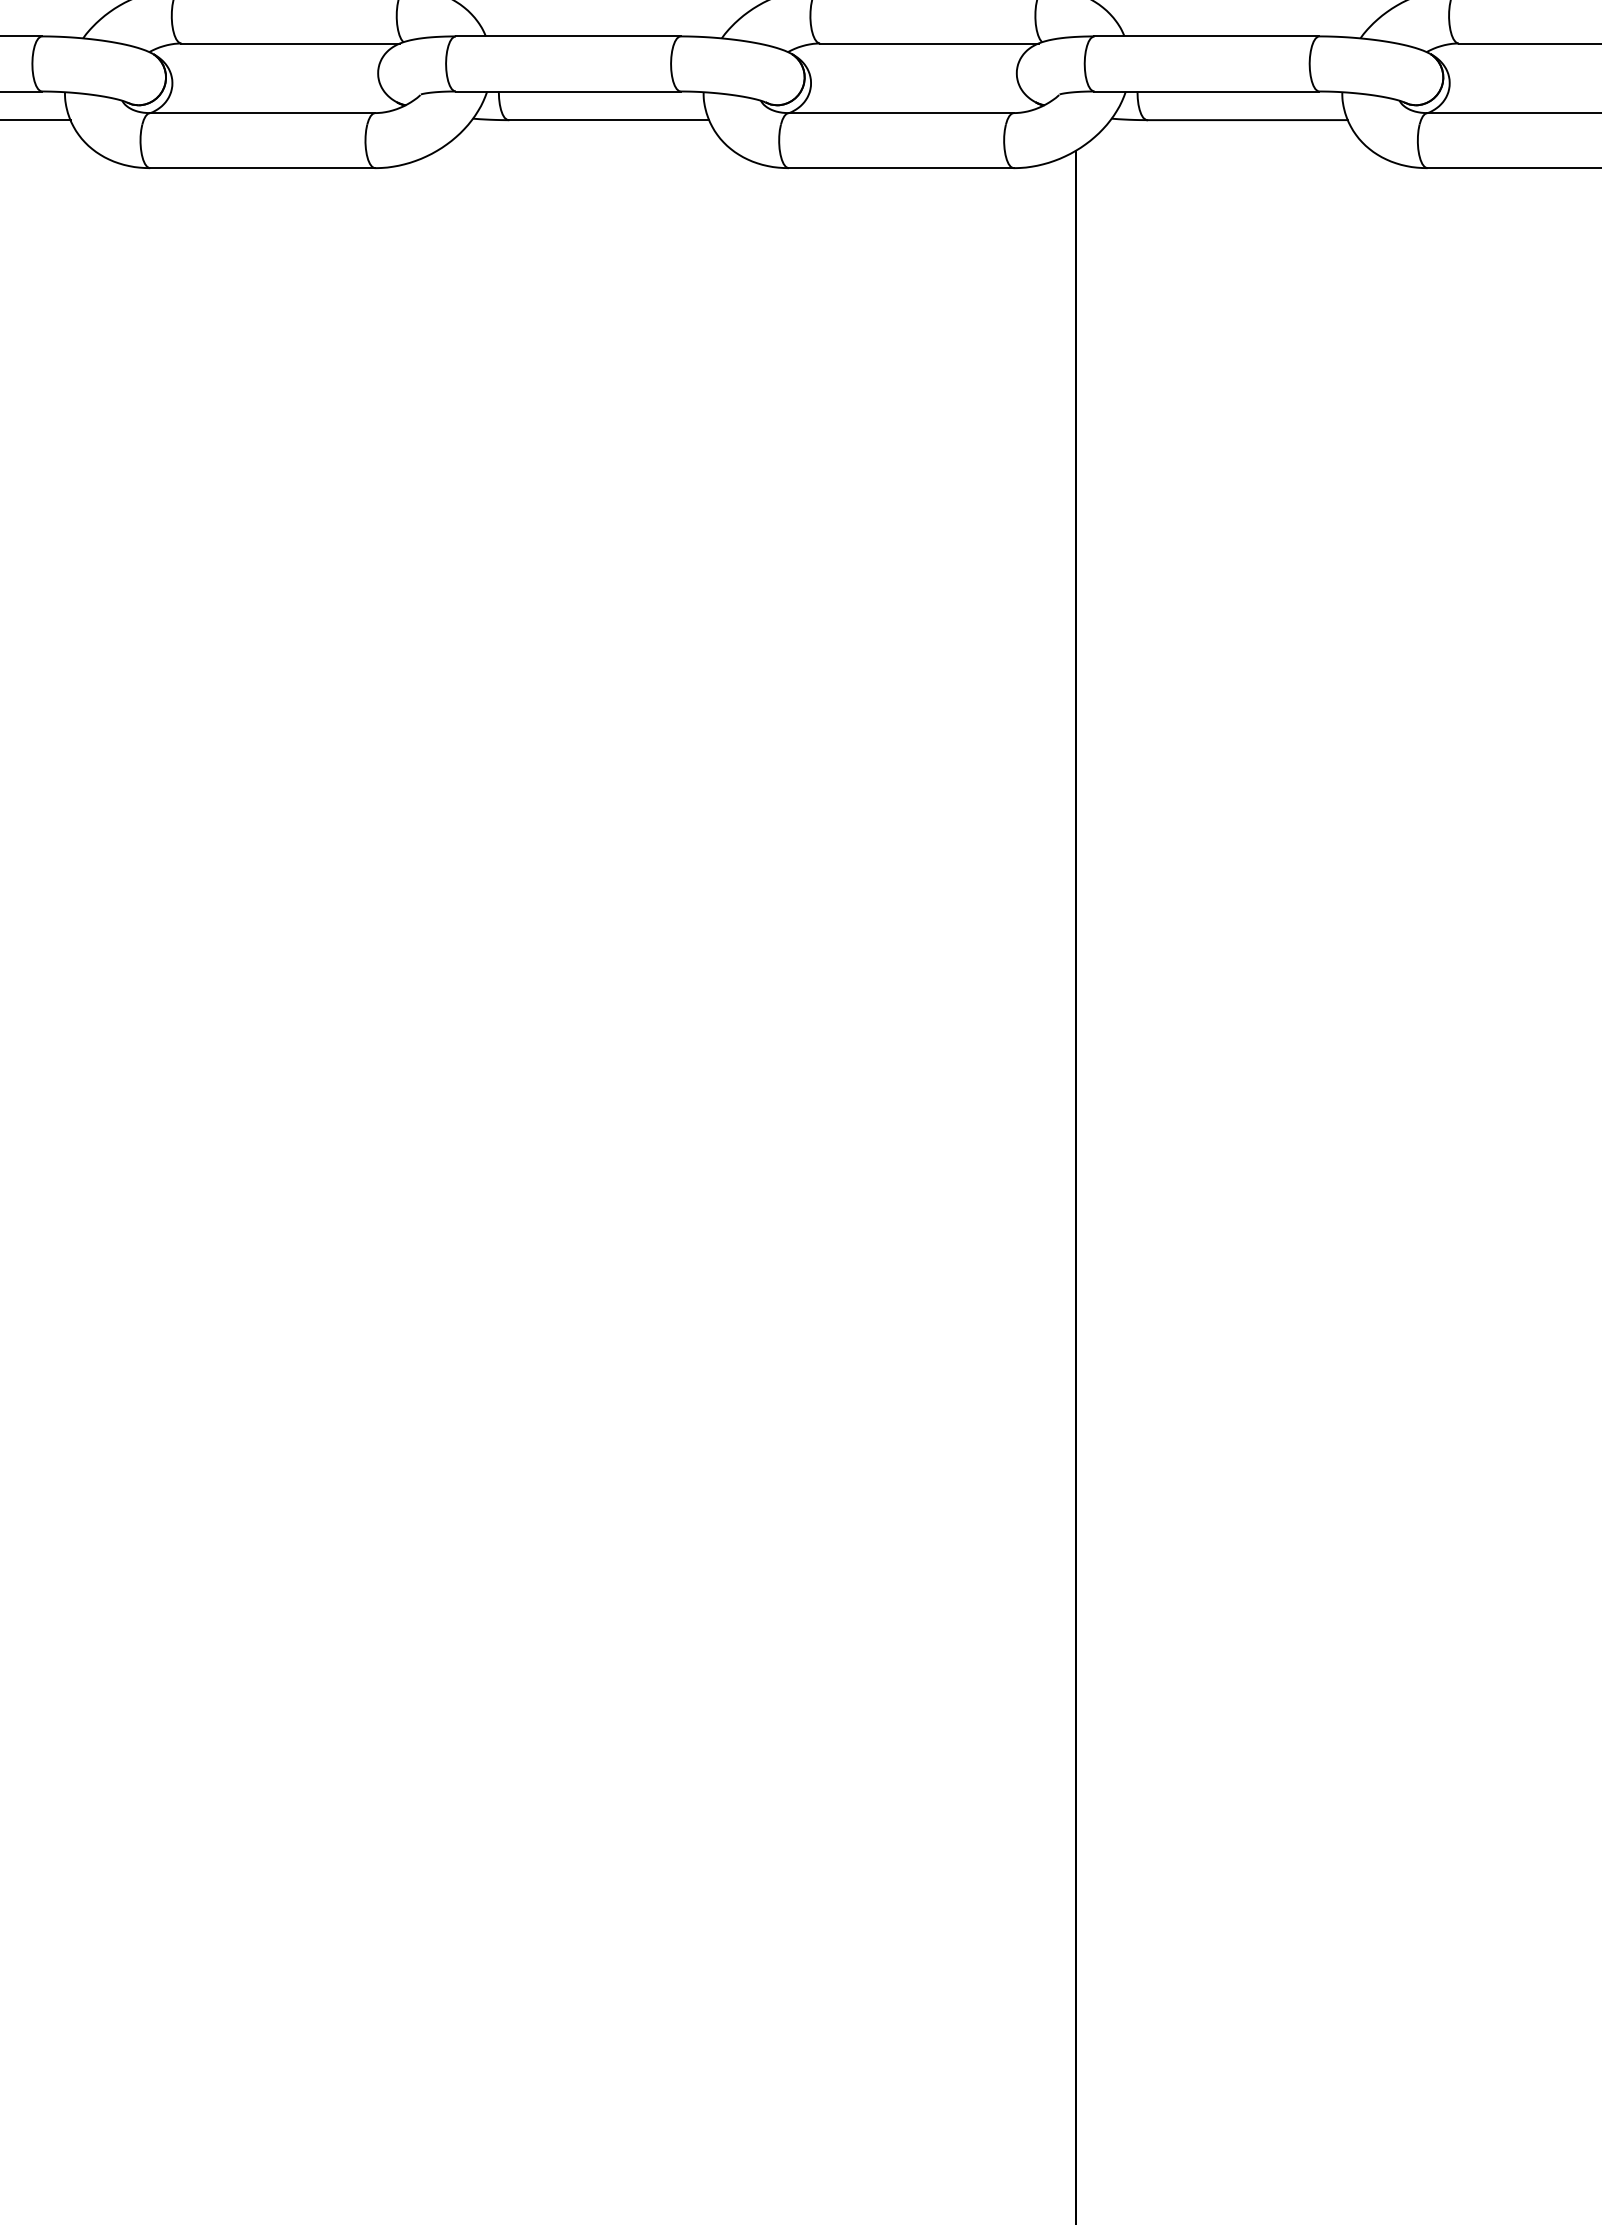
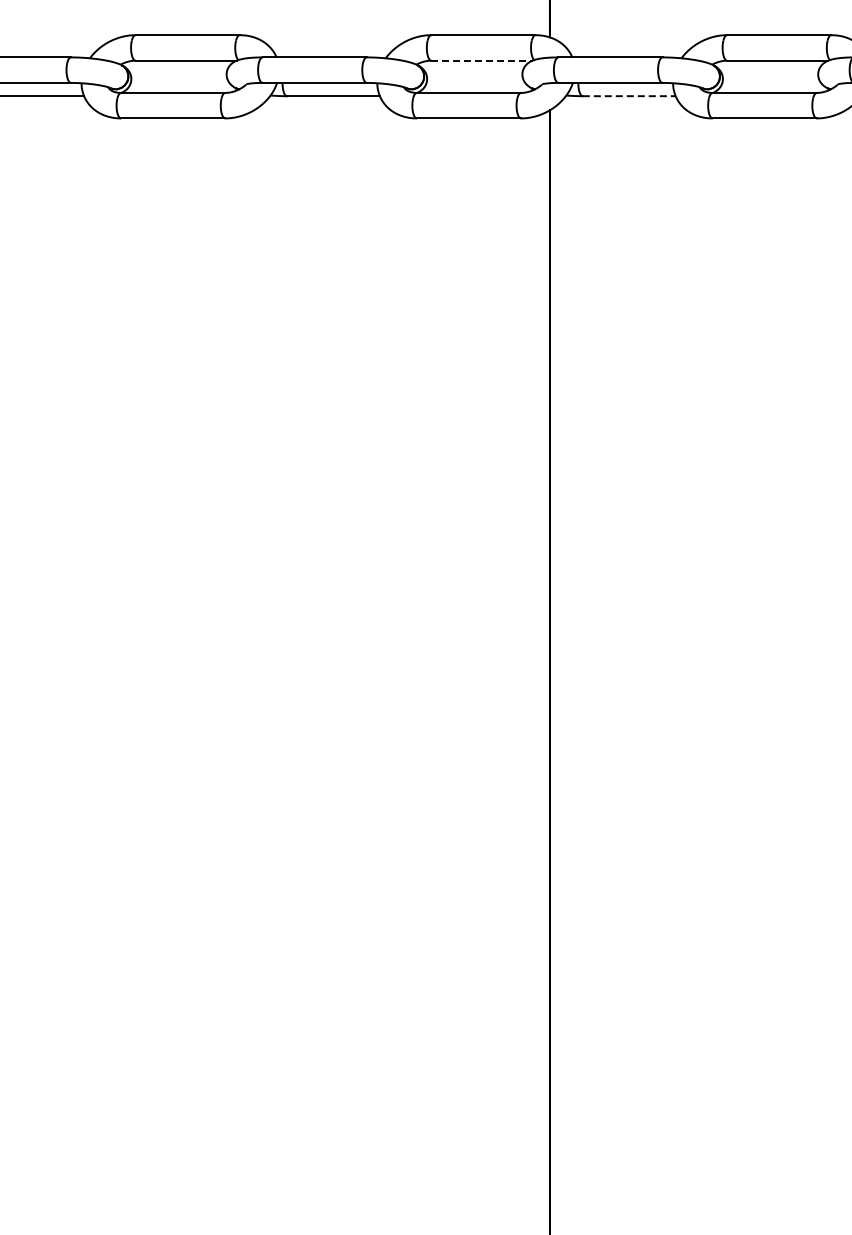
line: (928, 43) -> (481, 60), solid -> dashed
line: (1248, 120) -> (629, 96), solid -> dashed

